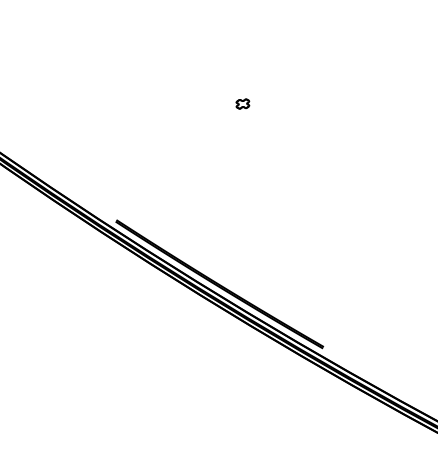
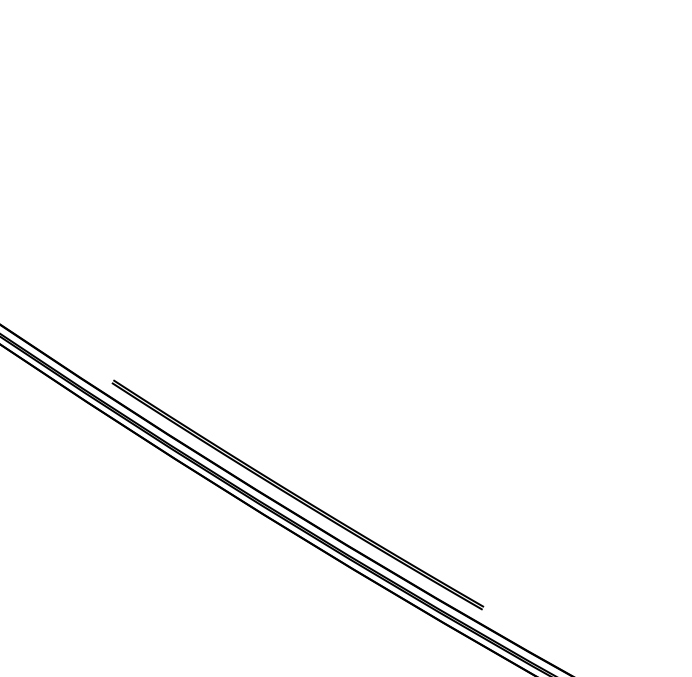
part: (242, 103) -> (338, 171), removed

